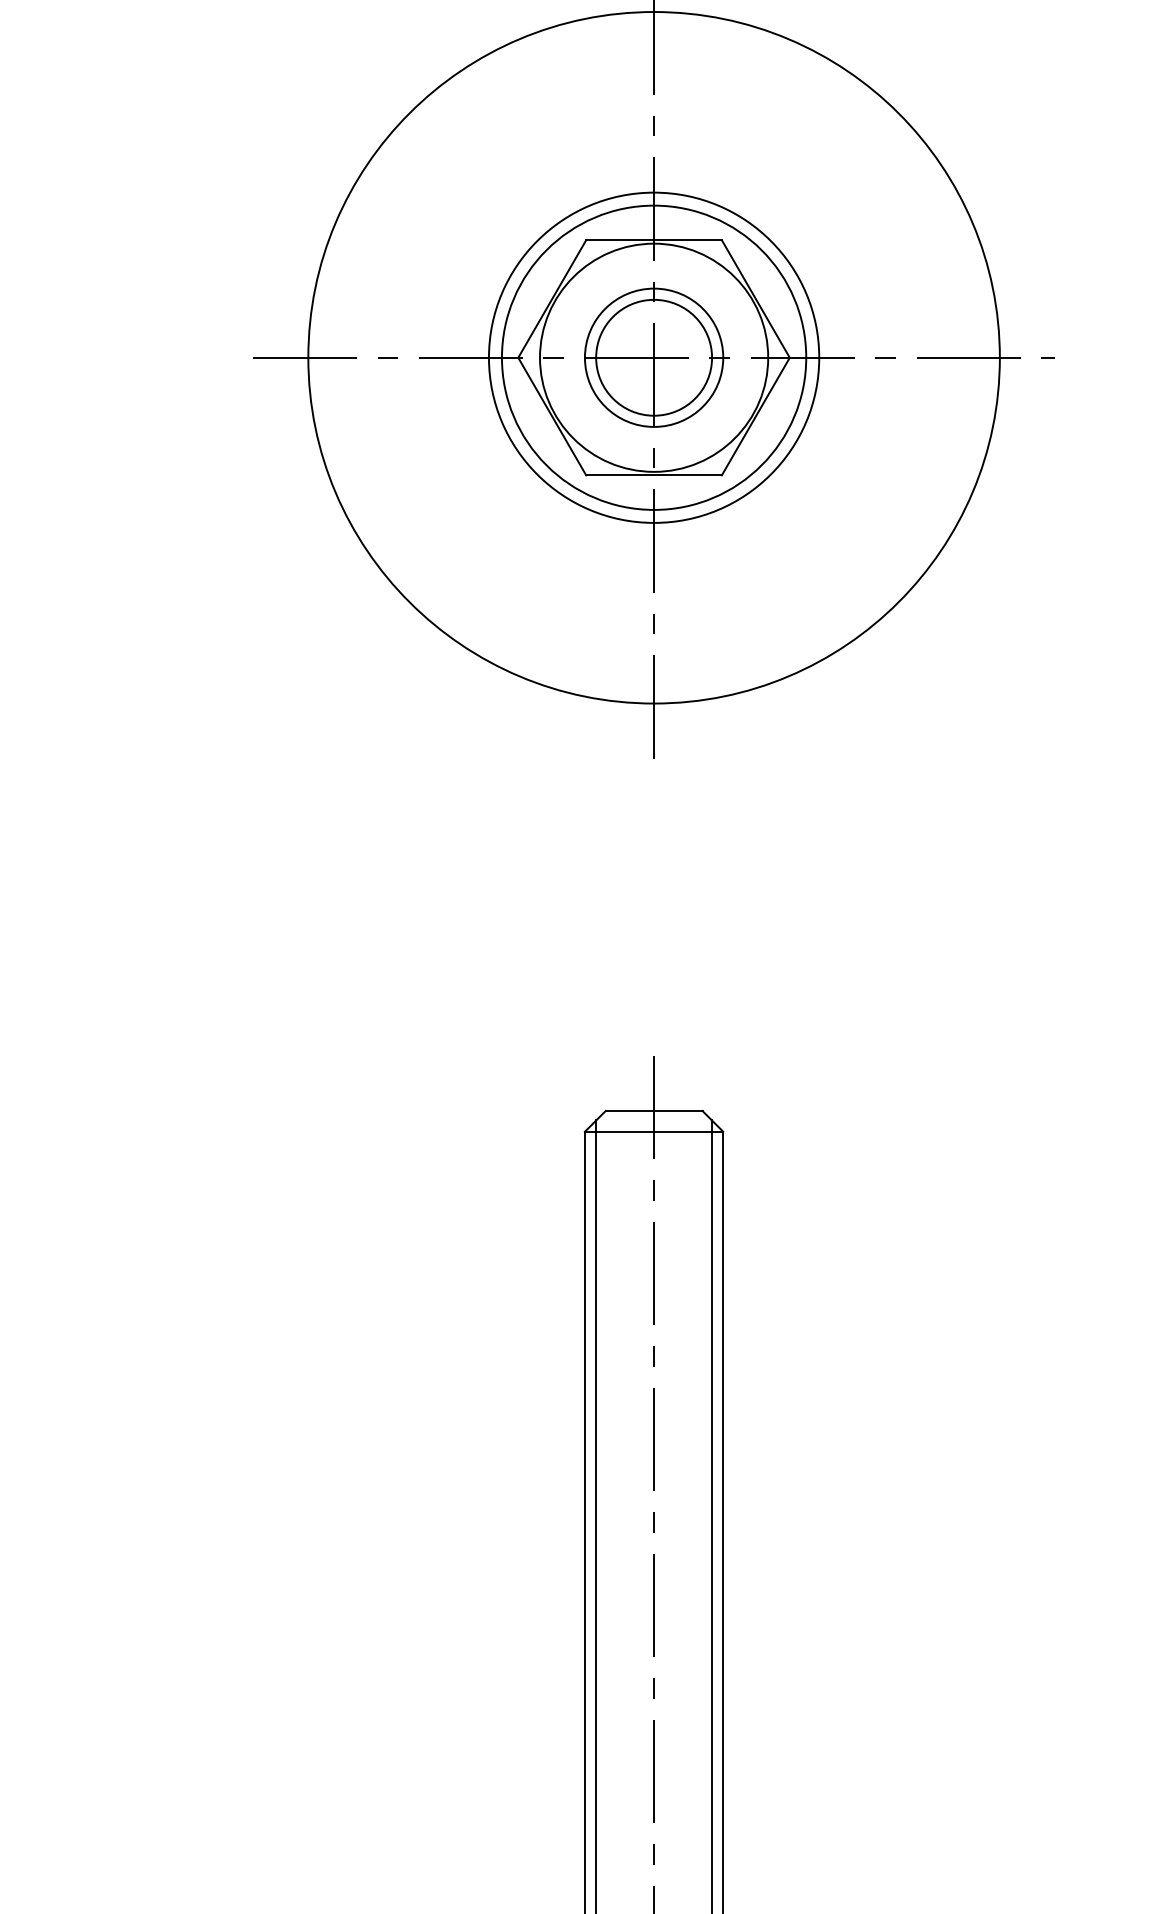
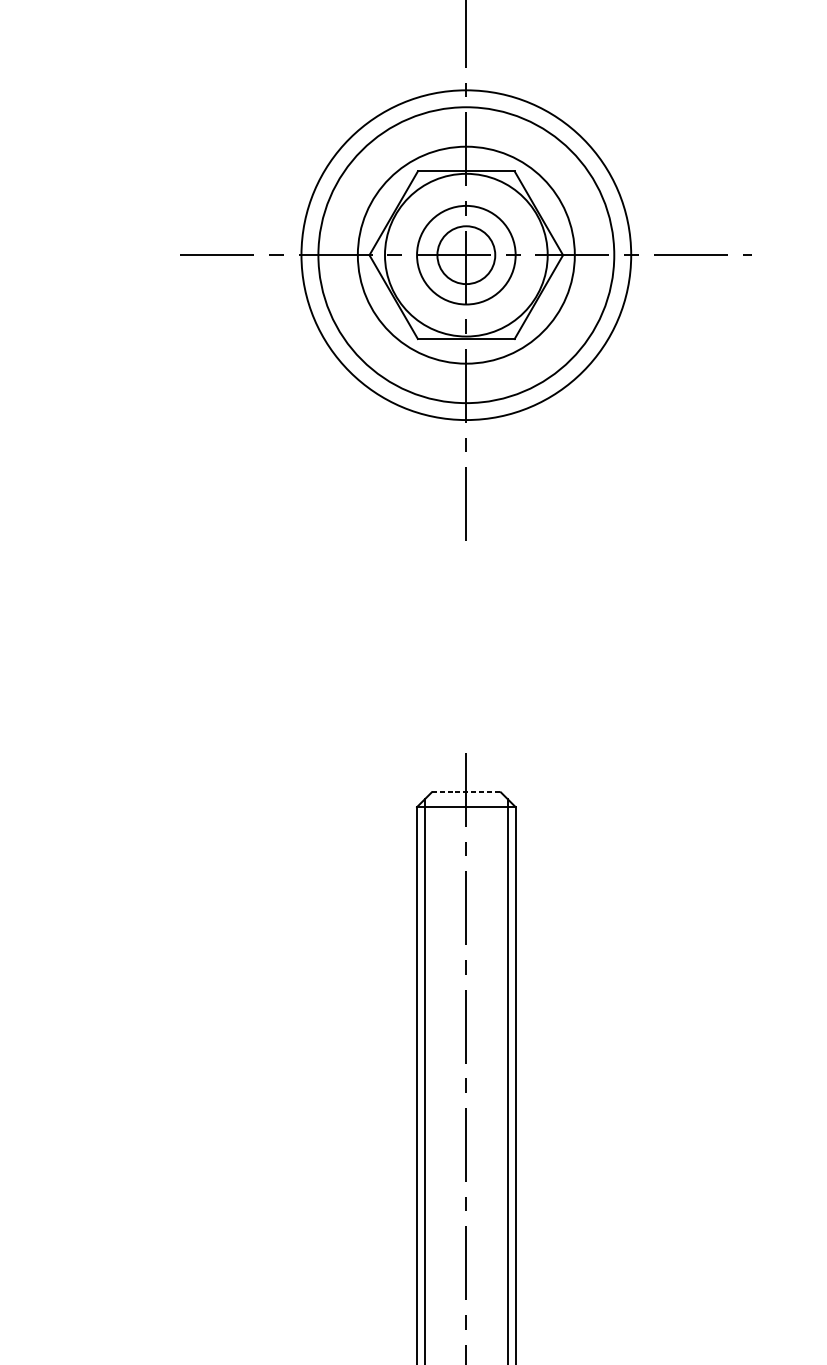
circle: (653, 357) -> (465, 254), size x0.6
circle: (653, 357) -> (465, 254), size x1.4
circle: (654, 357) -> (466, 254), size x0.7
line: (654, 1111) -> (466, 792), solid -> dashed

